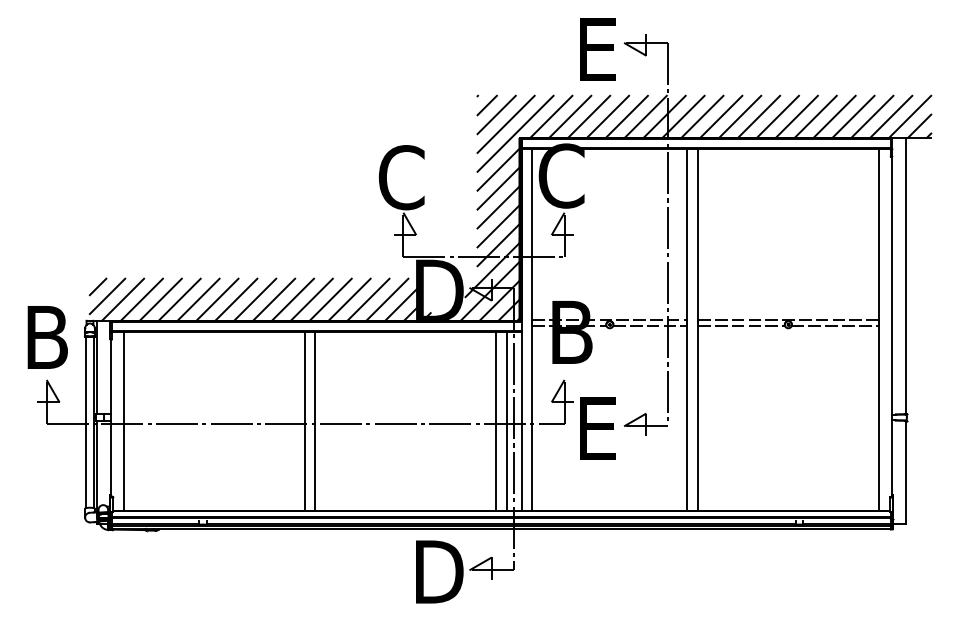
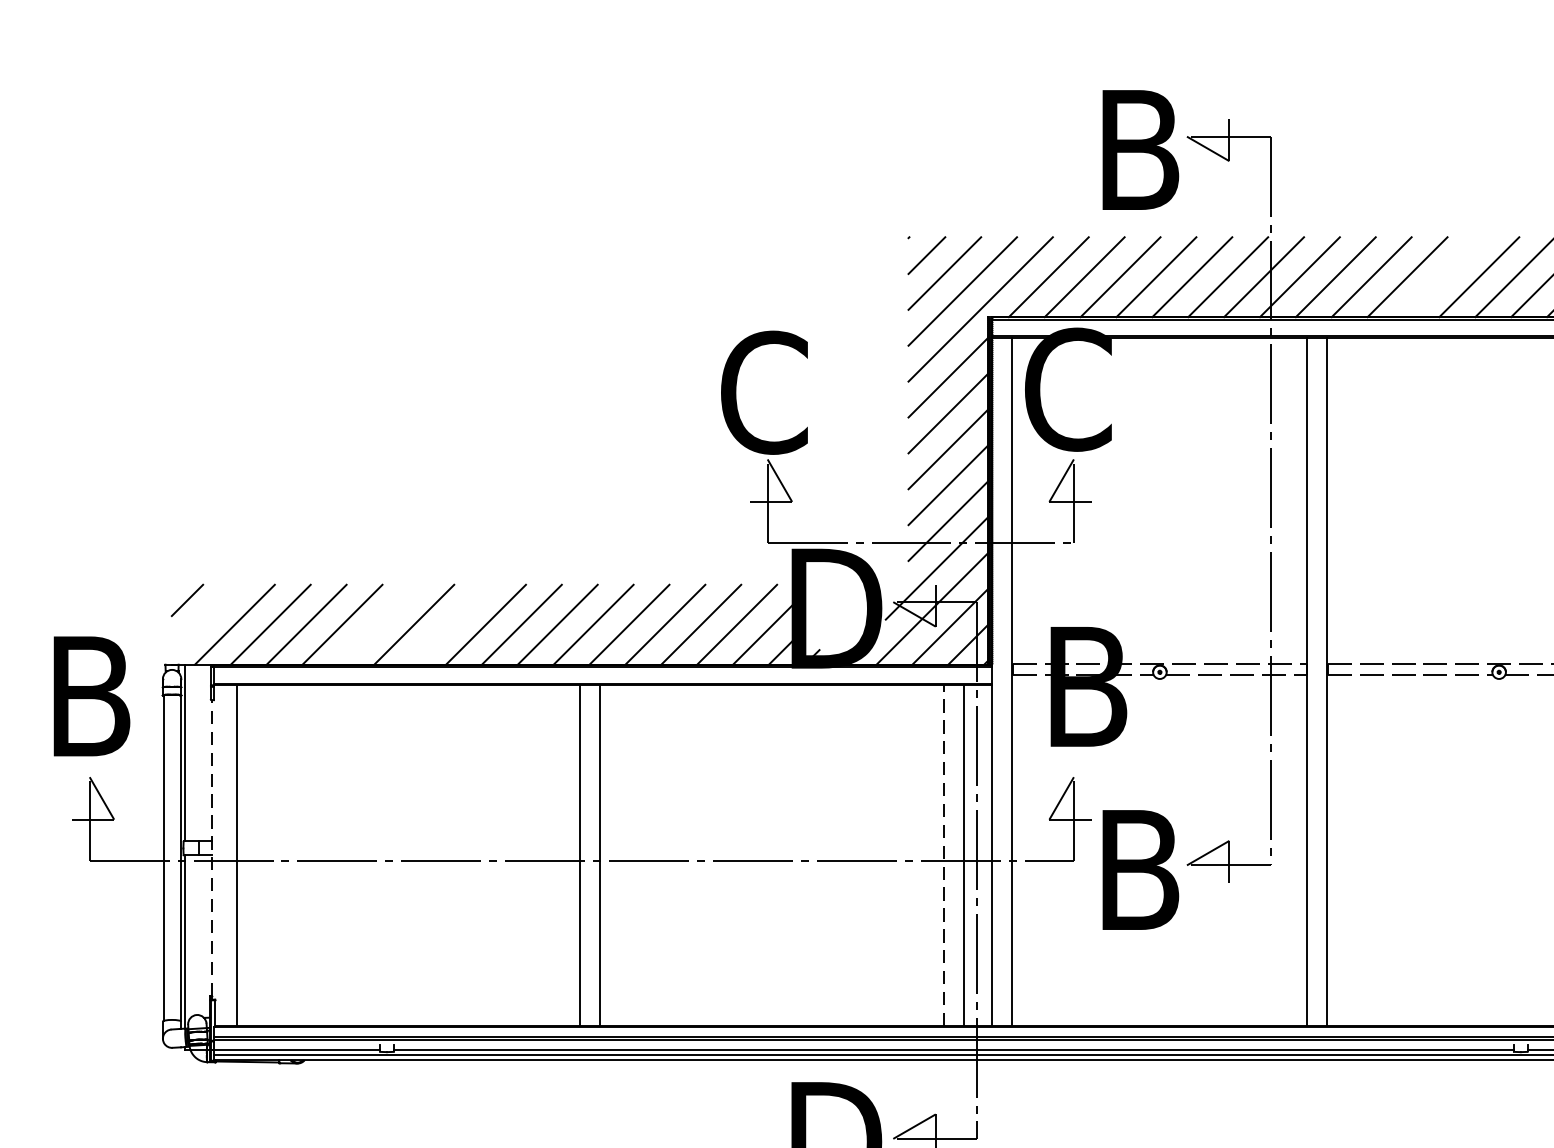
text: (599, 49) -> (1140, 149), E -> B
line: (759, 116) -> (1444, 276), removed
line: (107, 296) -> (205, 618), removed
line: (198, 299) -> (378, 624), removed
line: (236, 299) -> (450, 624), removed
line: (110, 417) -> (211, 848), solid -> dashed
line: (496, 421) -> (944, 856), solid -> dashed
text: (599, 428) -> (1140, 869), E -> B

